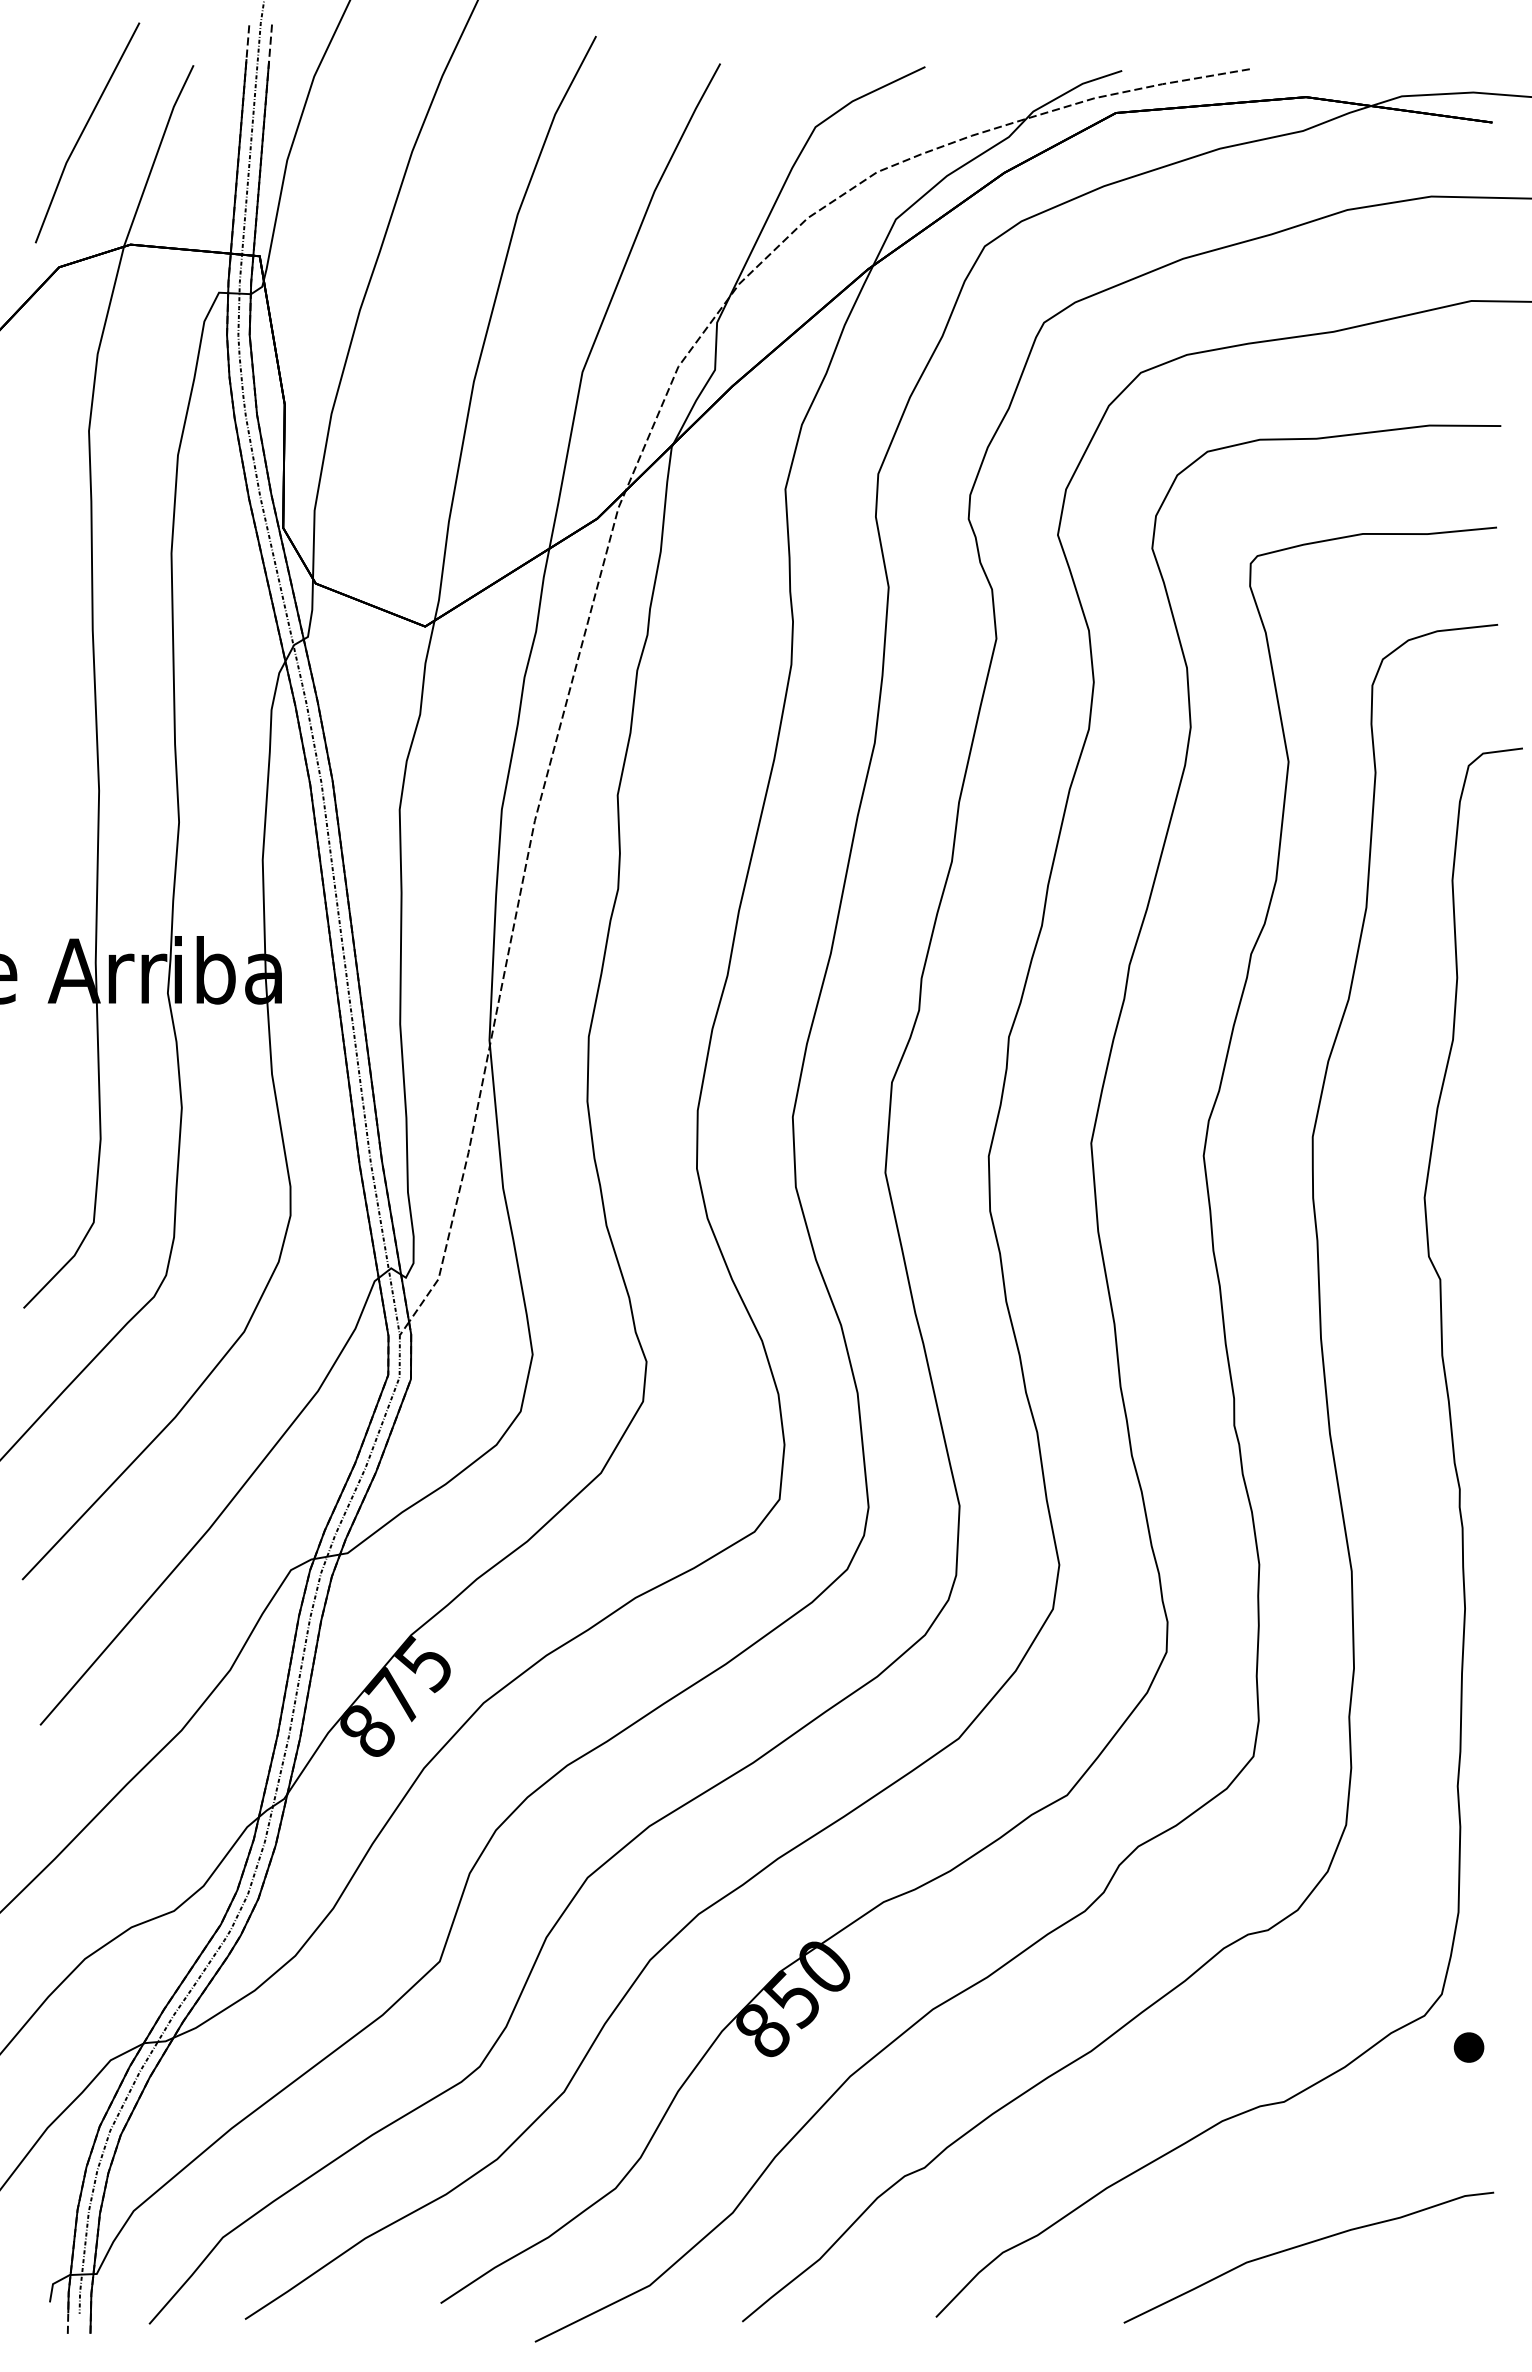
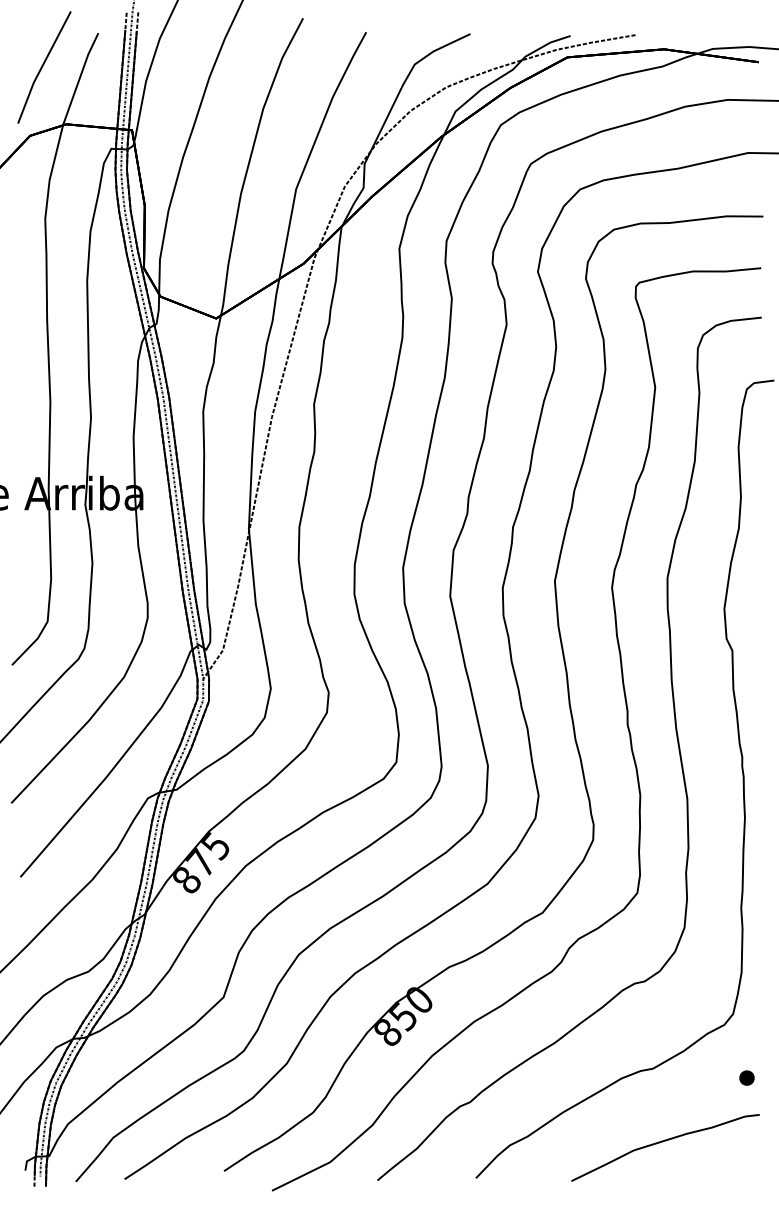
part: (1468, 2046) -> (746, 1077), moved

